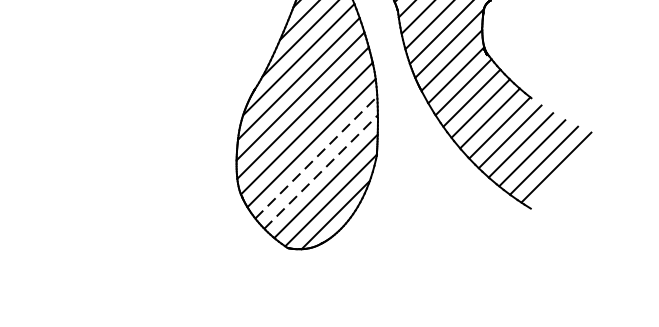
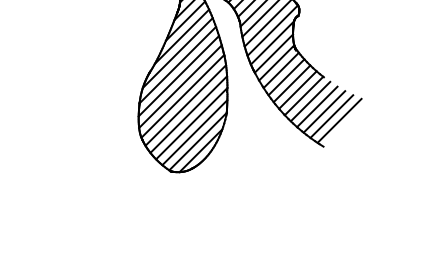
line: (317, 157) -> (189, 114), dashed -> solid
line: (322, 171) -> (192, 123), dashed -> solid

